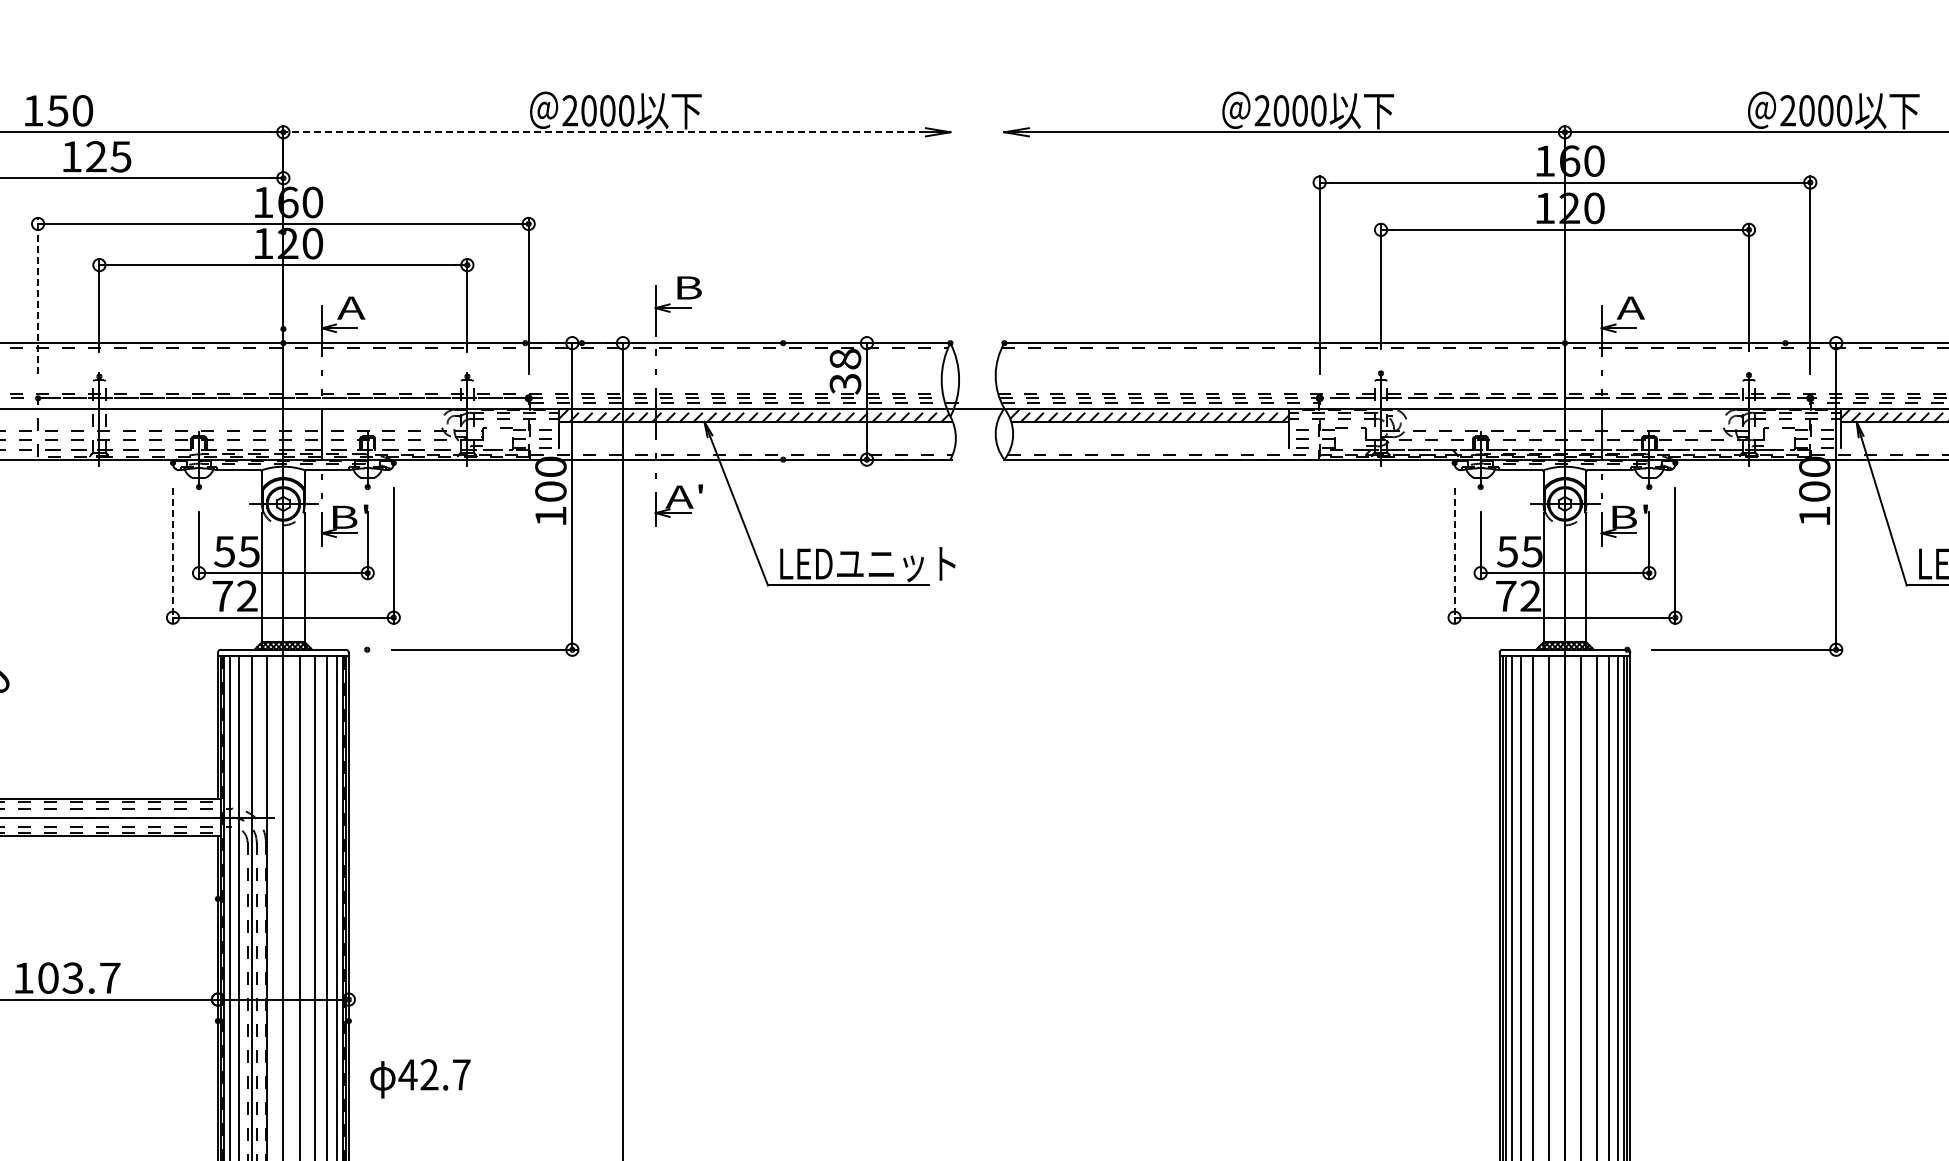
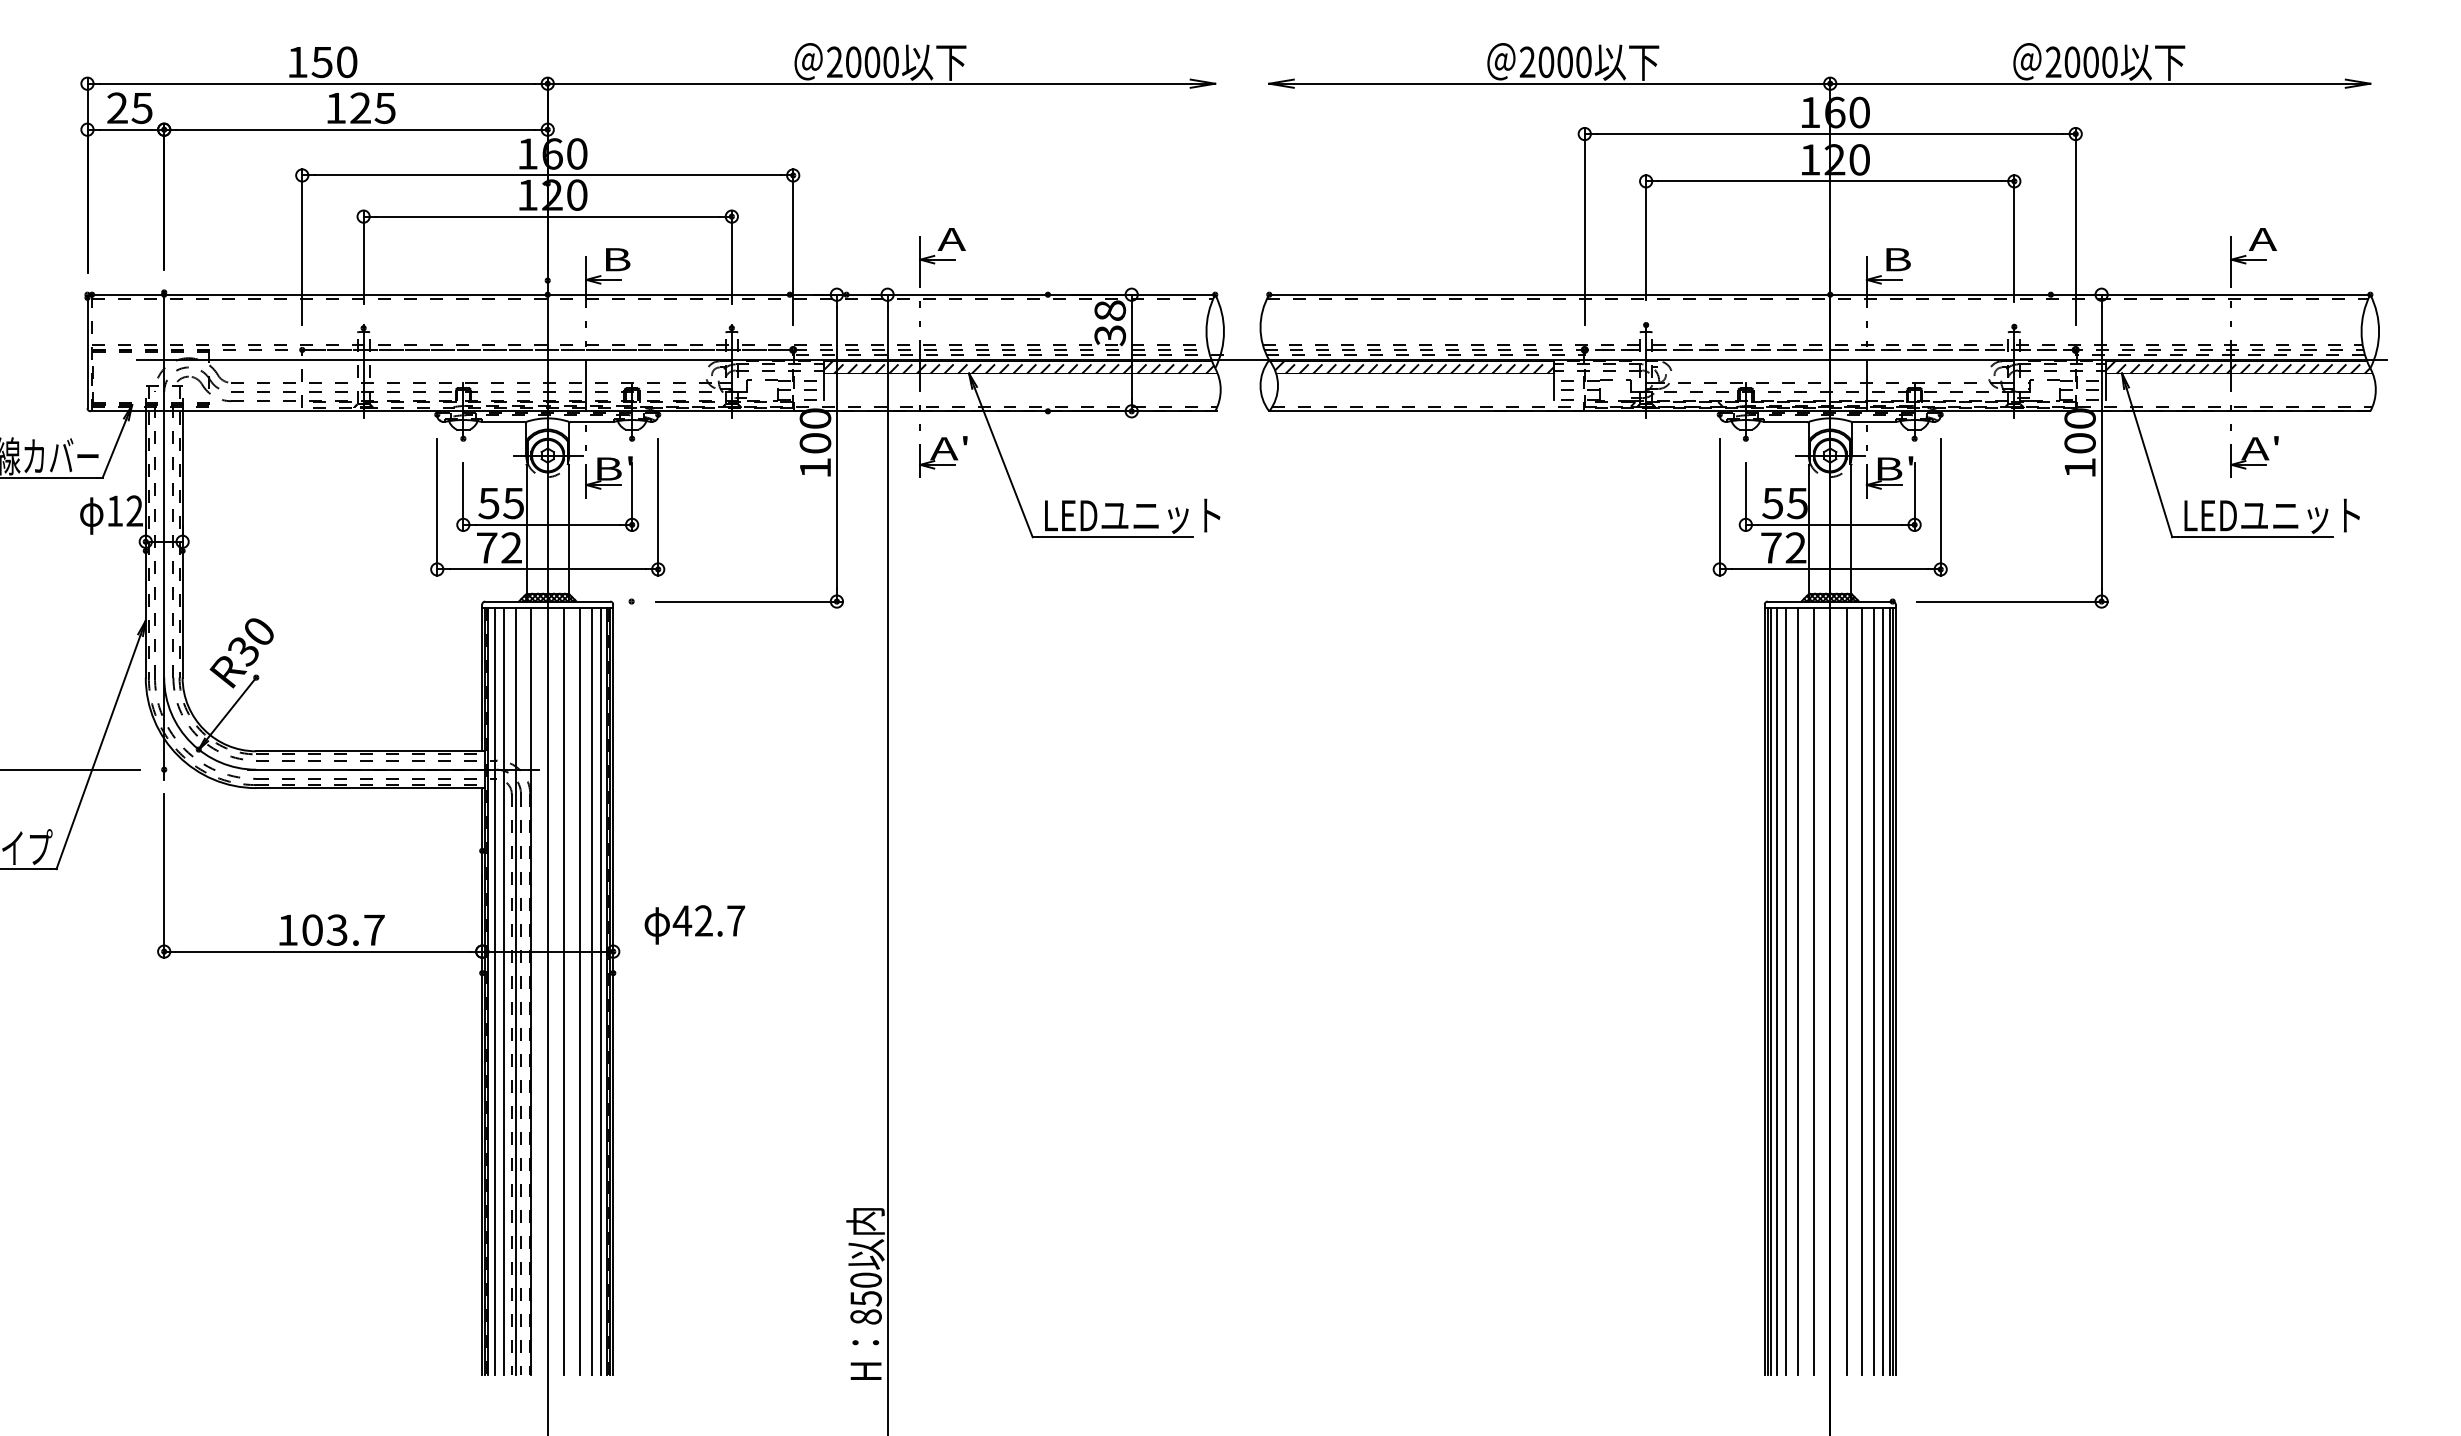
line: (603, 132) -> (868, 83), dashed -> solid
text: (686, 287) -> (951, 239), B -> A
line: (38, 294) -> (302, 246), dashed -> solid
text: (351, 307) -> (615, 259), A -> B
text: (1631, 307) -> (1896, 259), A -> B
line: (173, 555) -> (437, 507), dashed -> solid
line: (1454, 555) -> (1719, 507), dashed -> solid
text: (420, 1078) -> (694, 924), moved

